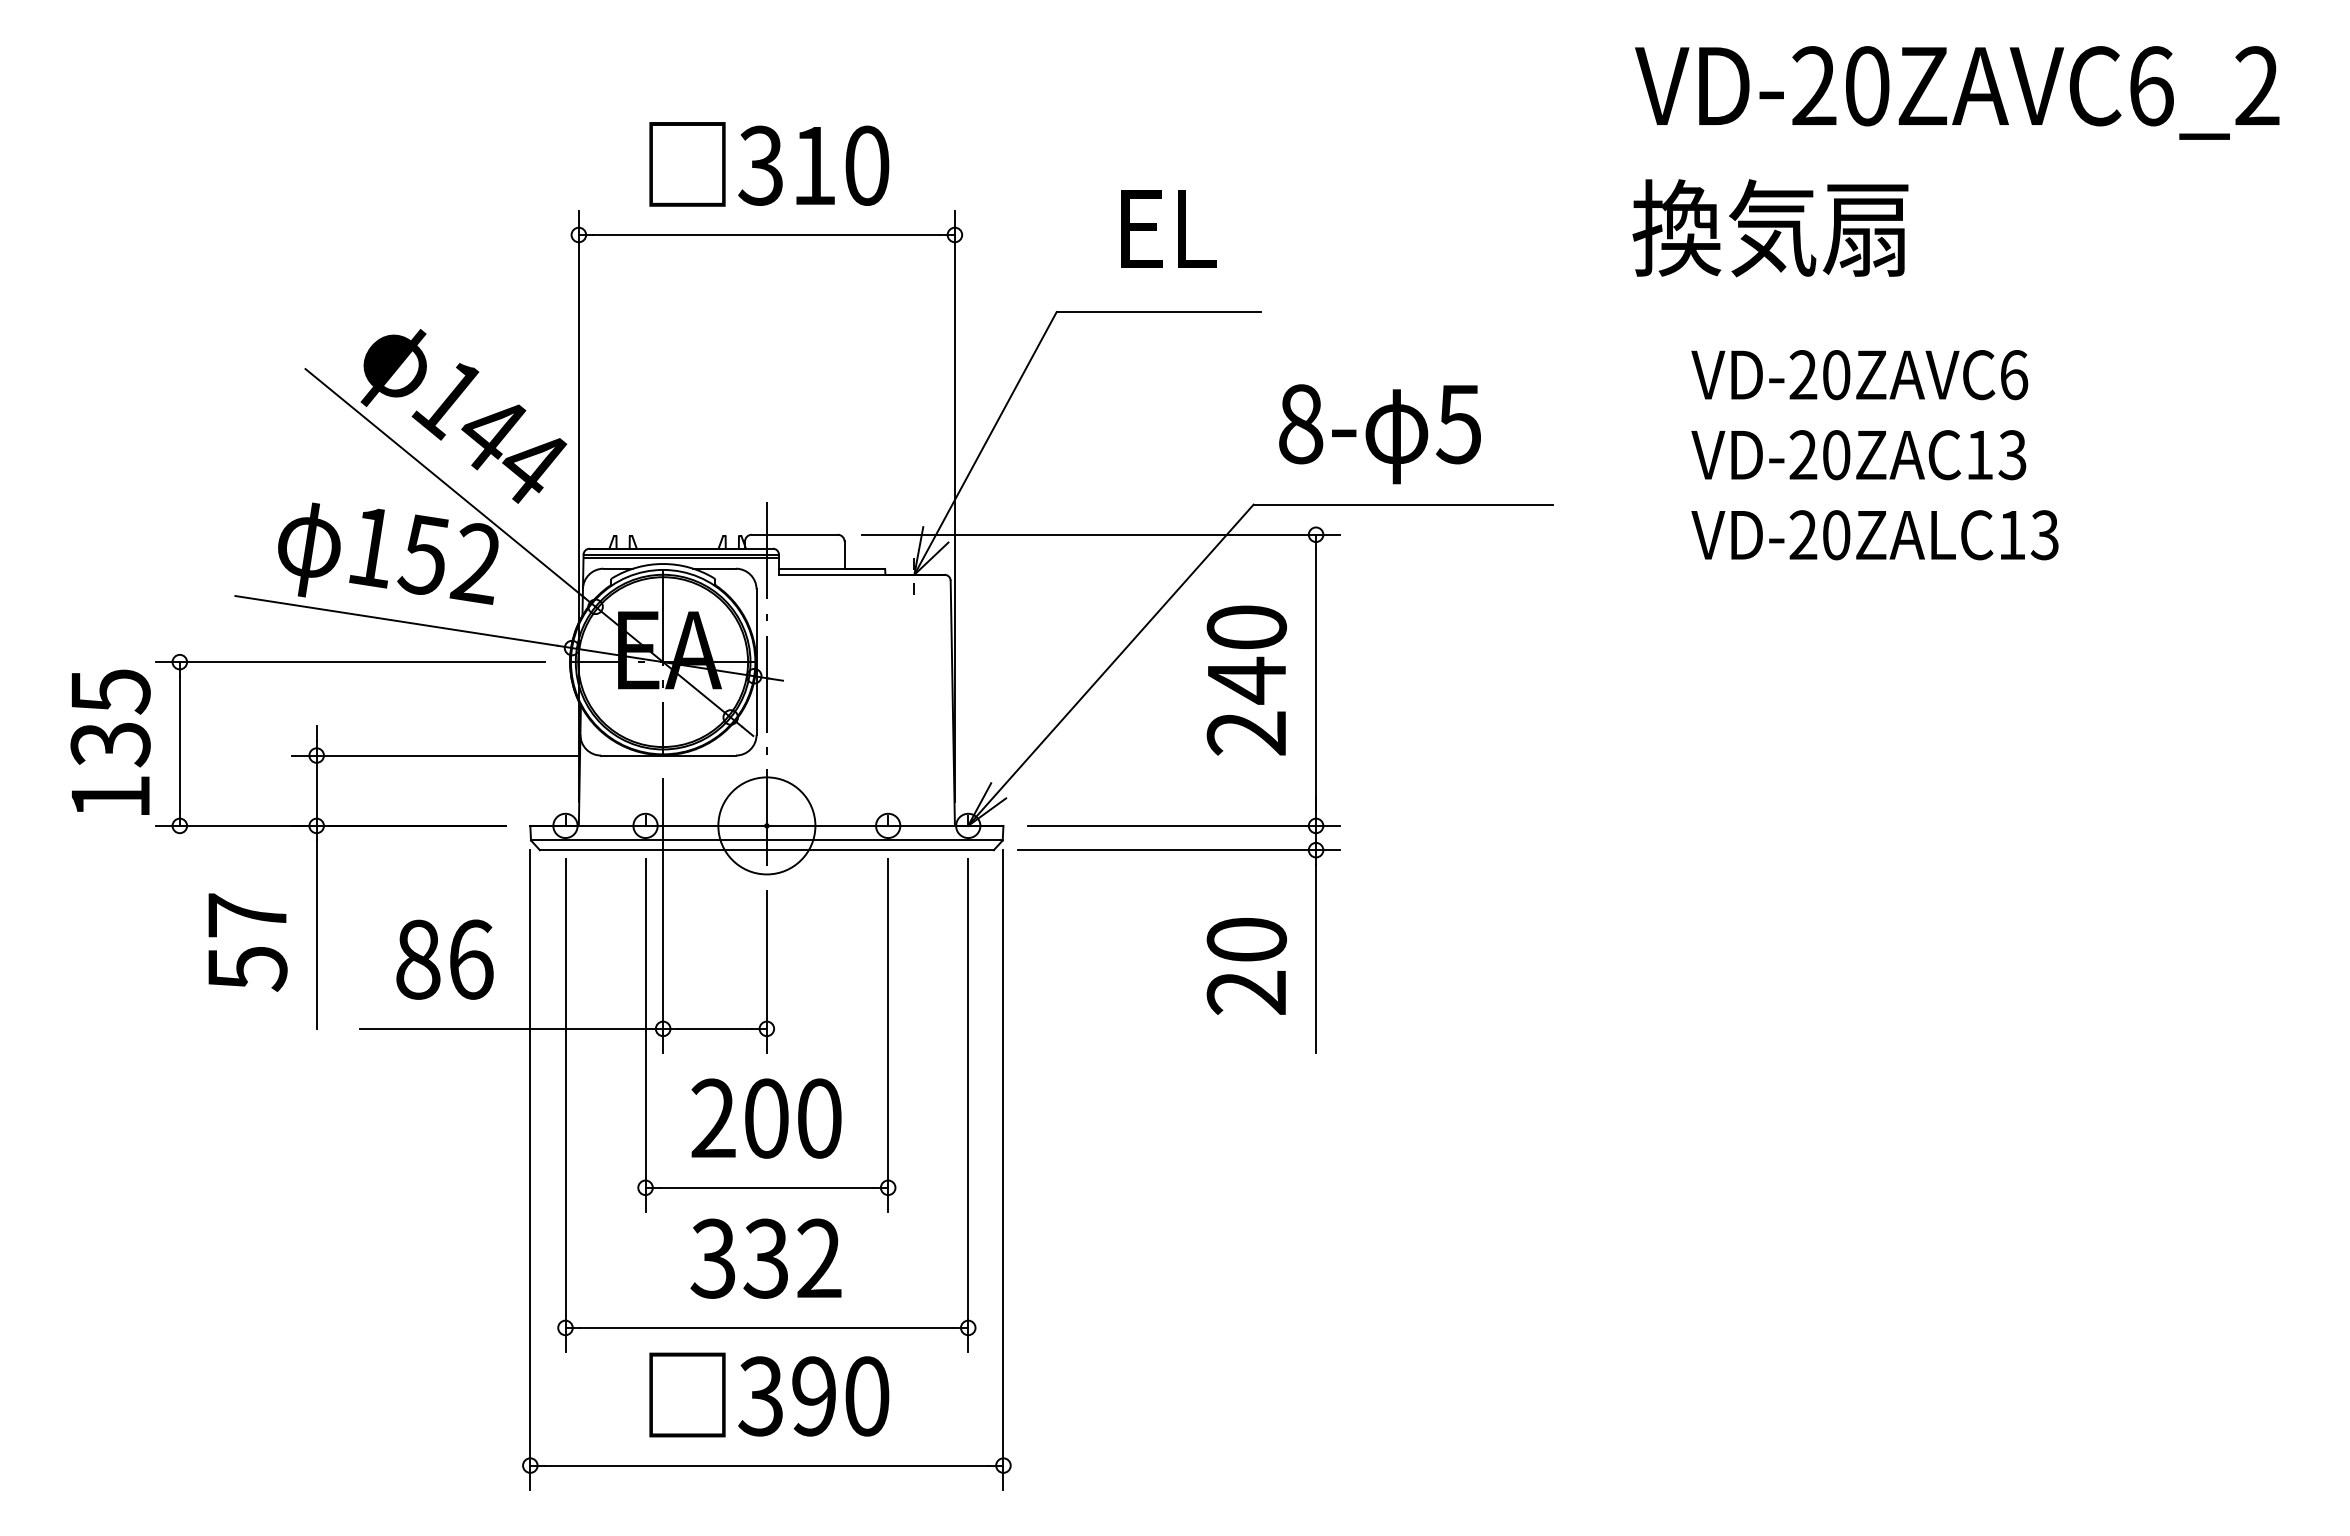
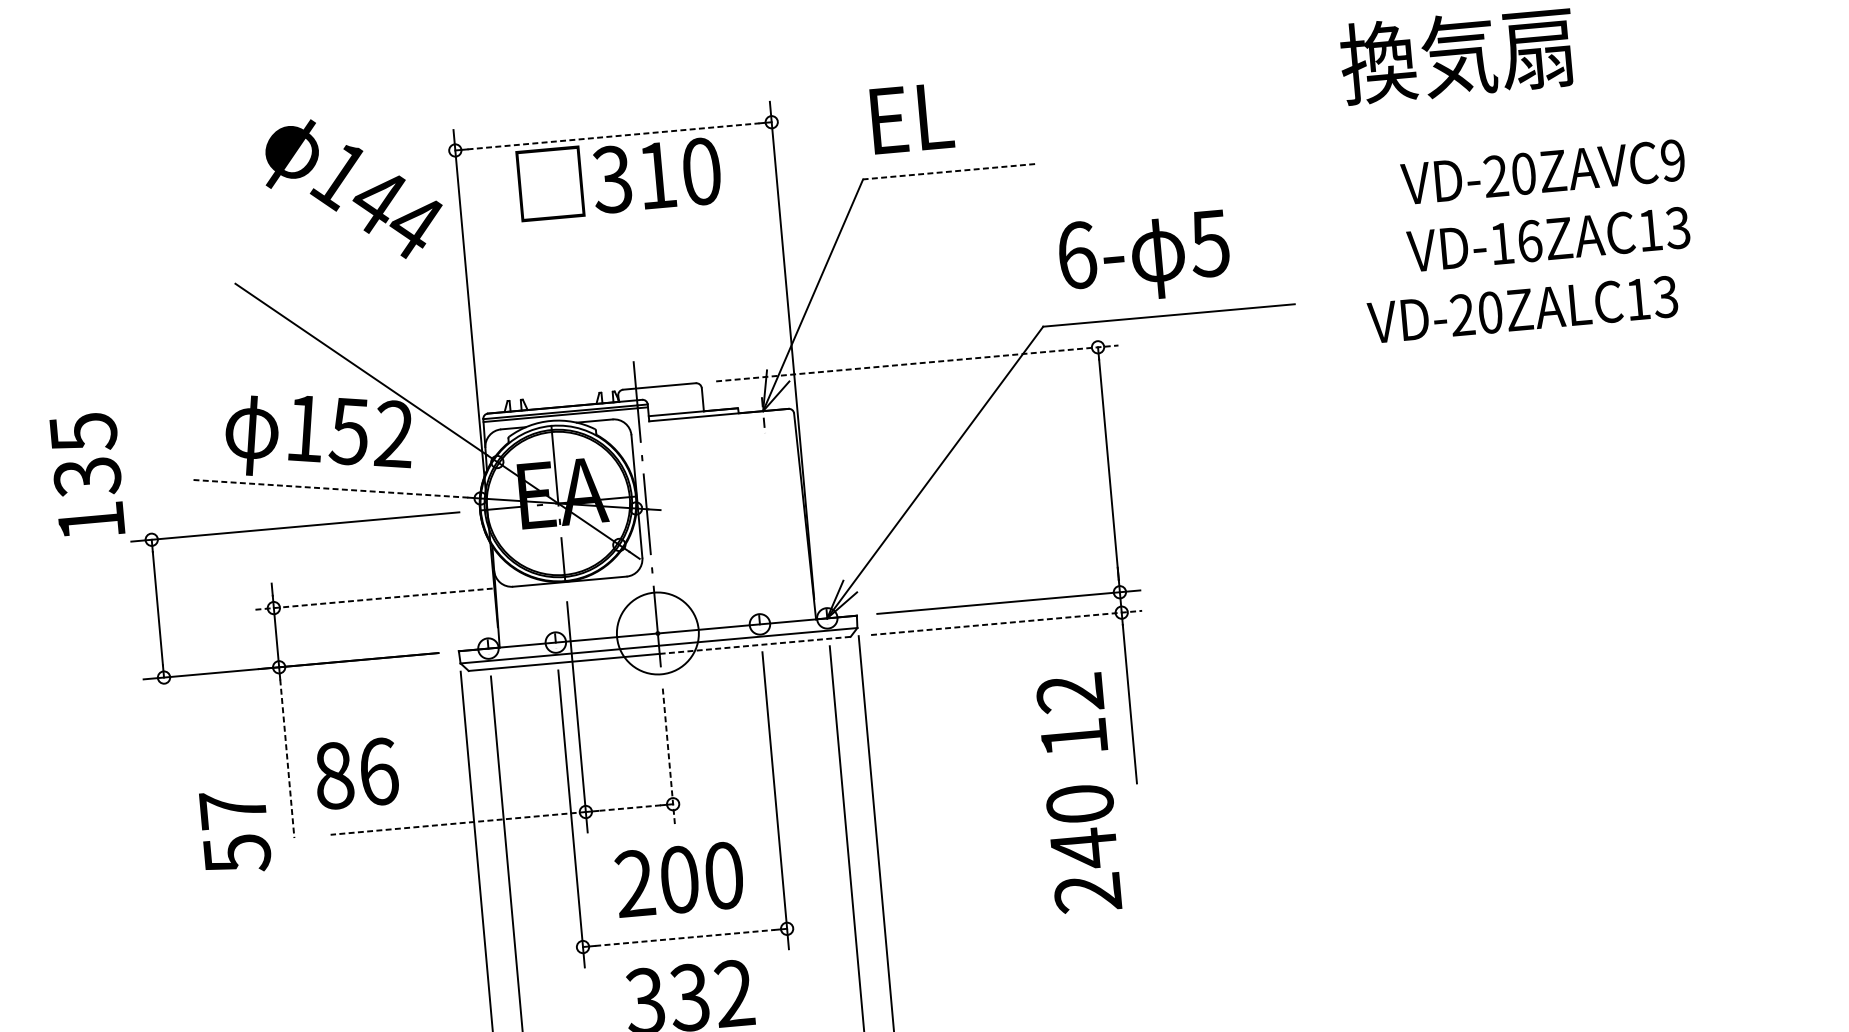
text: (769, 164) -> (619, 177), moved
text: (1168, 228) -> (911, 117), moved
line: (767, 234) -> (614, 135), solid -> dashed
line: (1158, 312) -> (948, 172), solid -> dashed
text: (2014, 375) -> (1673, 160), VD-20ZAVC6 -> VD-20ZAVC9
text: (463, 416) -> (353, 189), moved
text: (1301, 424) -> (1077, 255), 8- -> 6-
text: (1819, 455) -> (1515, 242), VD-20ZAC13 -> VD-16ZAC13
line: (1101, 534) -> (917, 363), solid -> dashed
text: (1874, 535) -> (1522, 310), moved
line: (397, 620) -> (331, 488), solid -> dashed
text: (1246, 680) -> (1083, 848), moved
text: (110, 741) -> (87, 474), moved
line: (434, 755) -> (372, 599), solid -> dashed
line: (879, 850) -> (754, 645), solid -> dashed
line: (1179, 850) -> (1006, 623), solid -> dashed
line: (316, 935) -> (287, 759), solid -> dashed
text: (247, 942) -> (235, 831), moved
text: (444, 959) -> (356, 773), moved
text: (1246, 966) -> (1071, 715), 20 -> 12
line: (766, 972) -> (668, 756), solid -> dashed
line: (511, 1028) -> (458, 823), solid -> dashed
line: (714, 1028) -> (629, 807), solid -> dashed
line: (766, 1187) -> (684, 937), solid -> dashed

